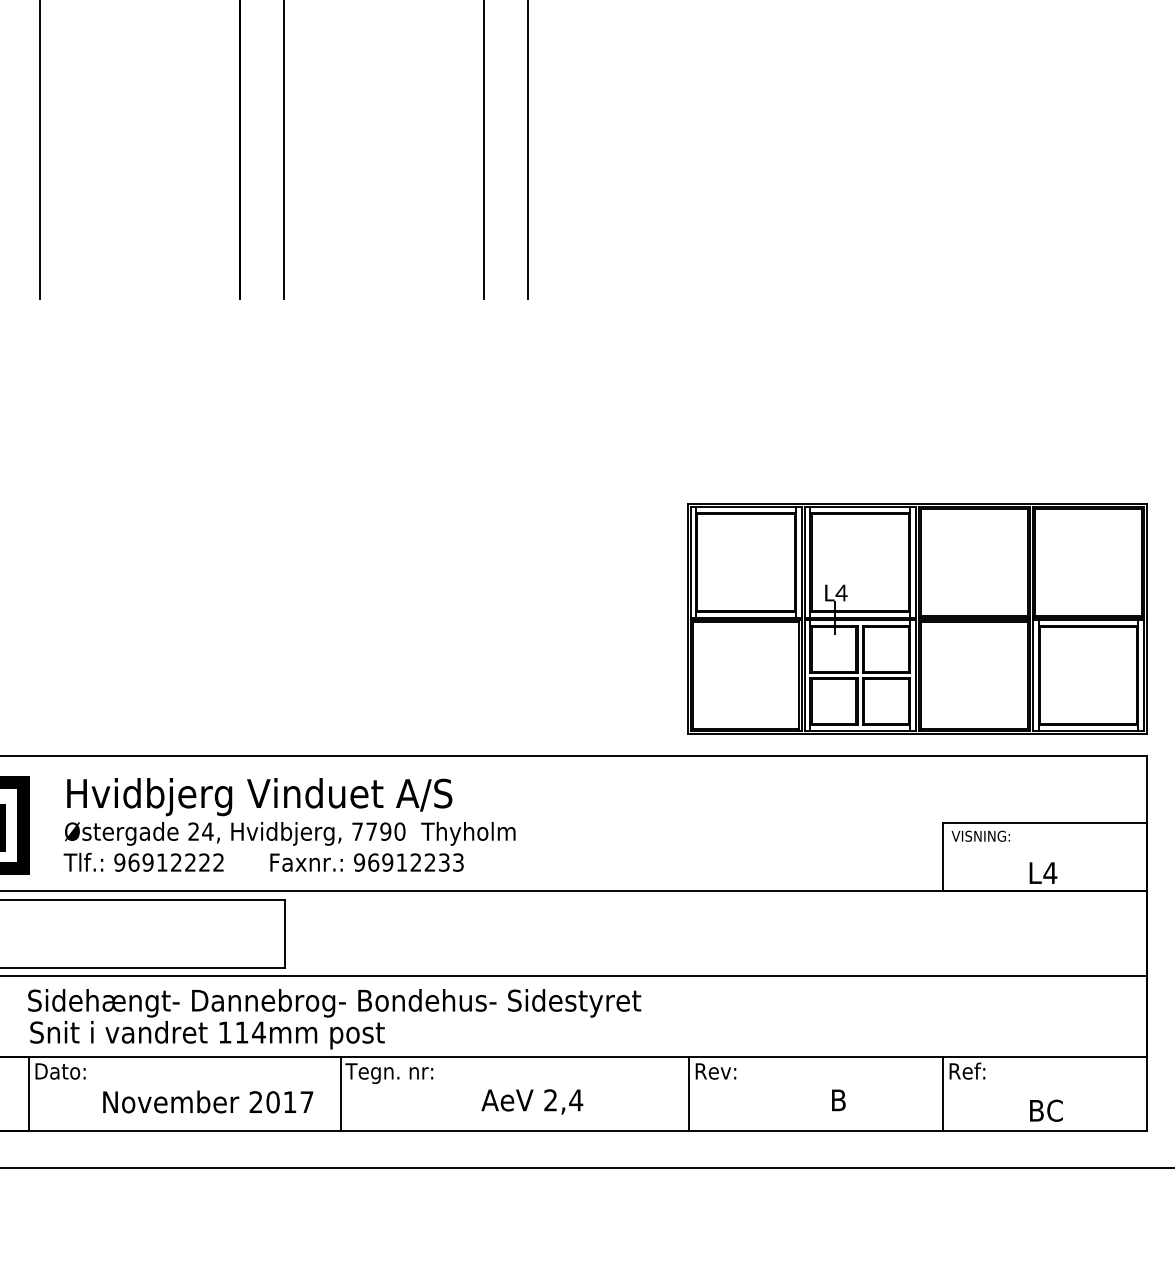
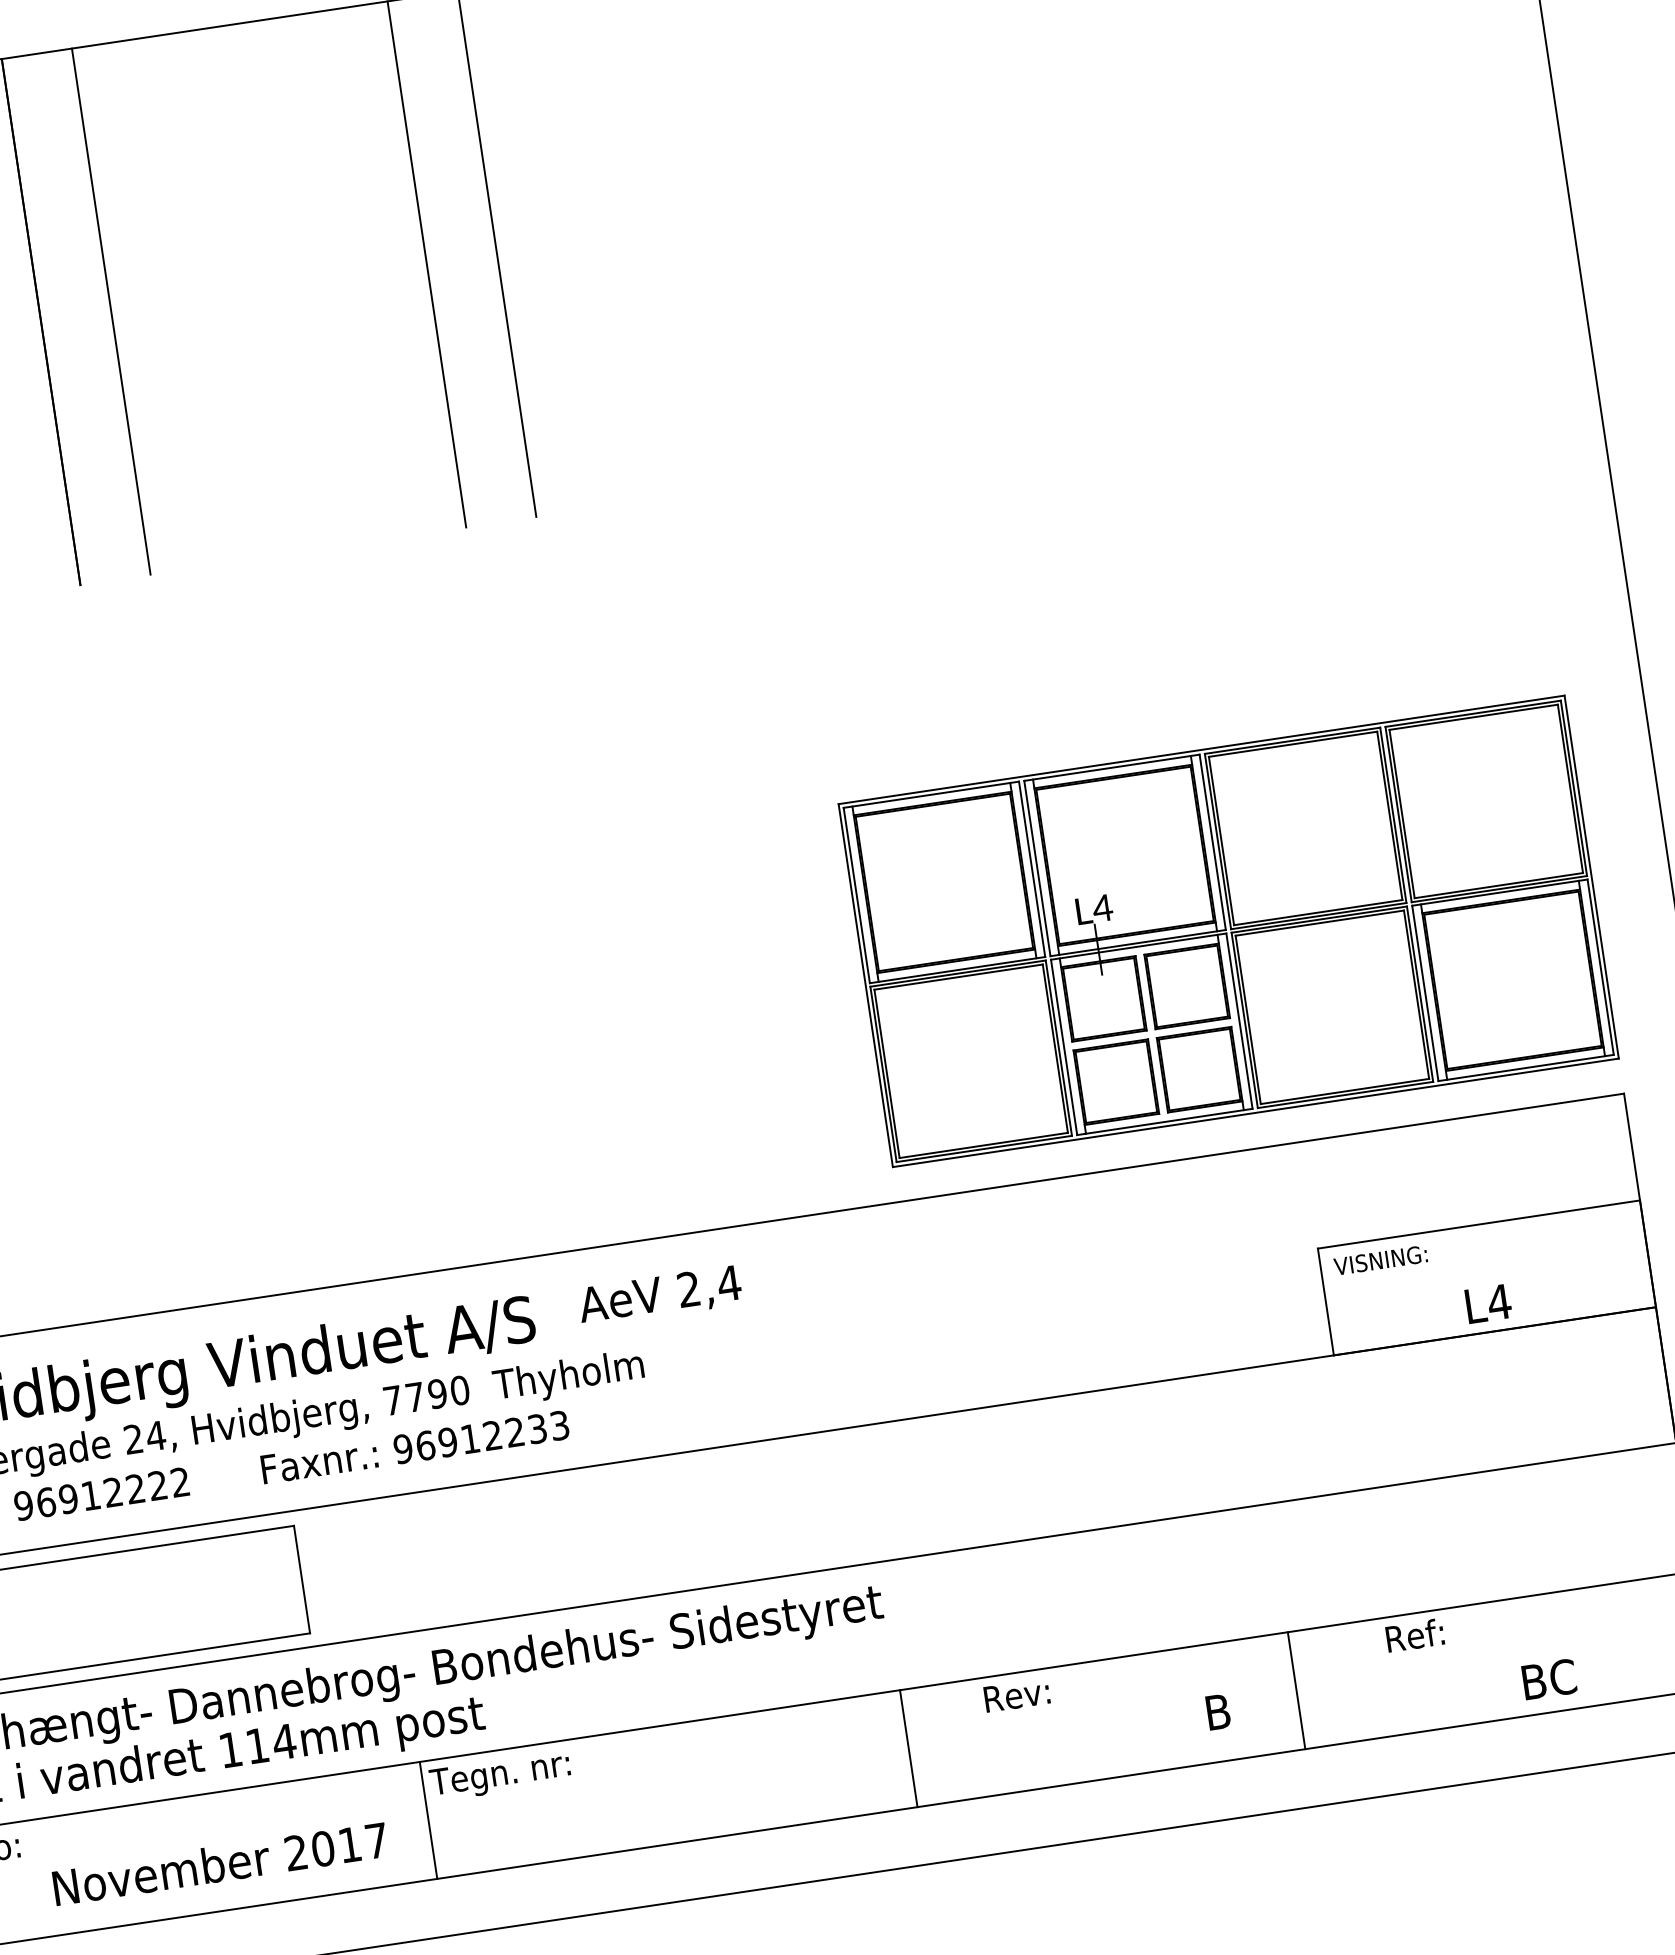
line: (689, 1094) -> (909, 1748), moved
line: (943, 1094) -> (1297, 1690), moved
text: (532, 1101) -> (660, 1295), moved

